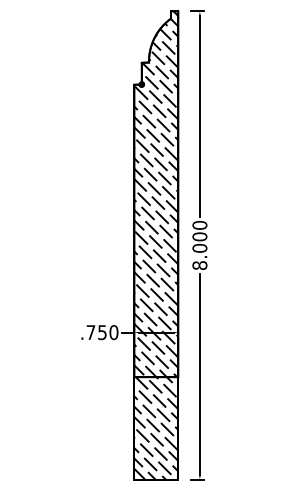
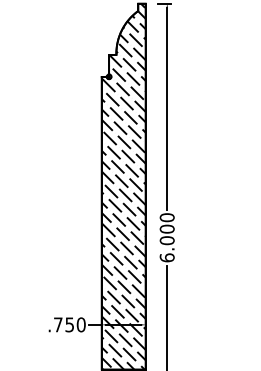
text: (199, 265) -> (166, 257), 8.000 -> 6.000

